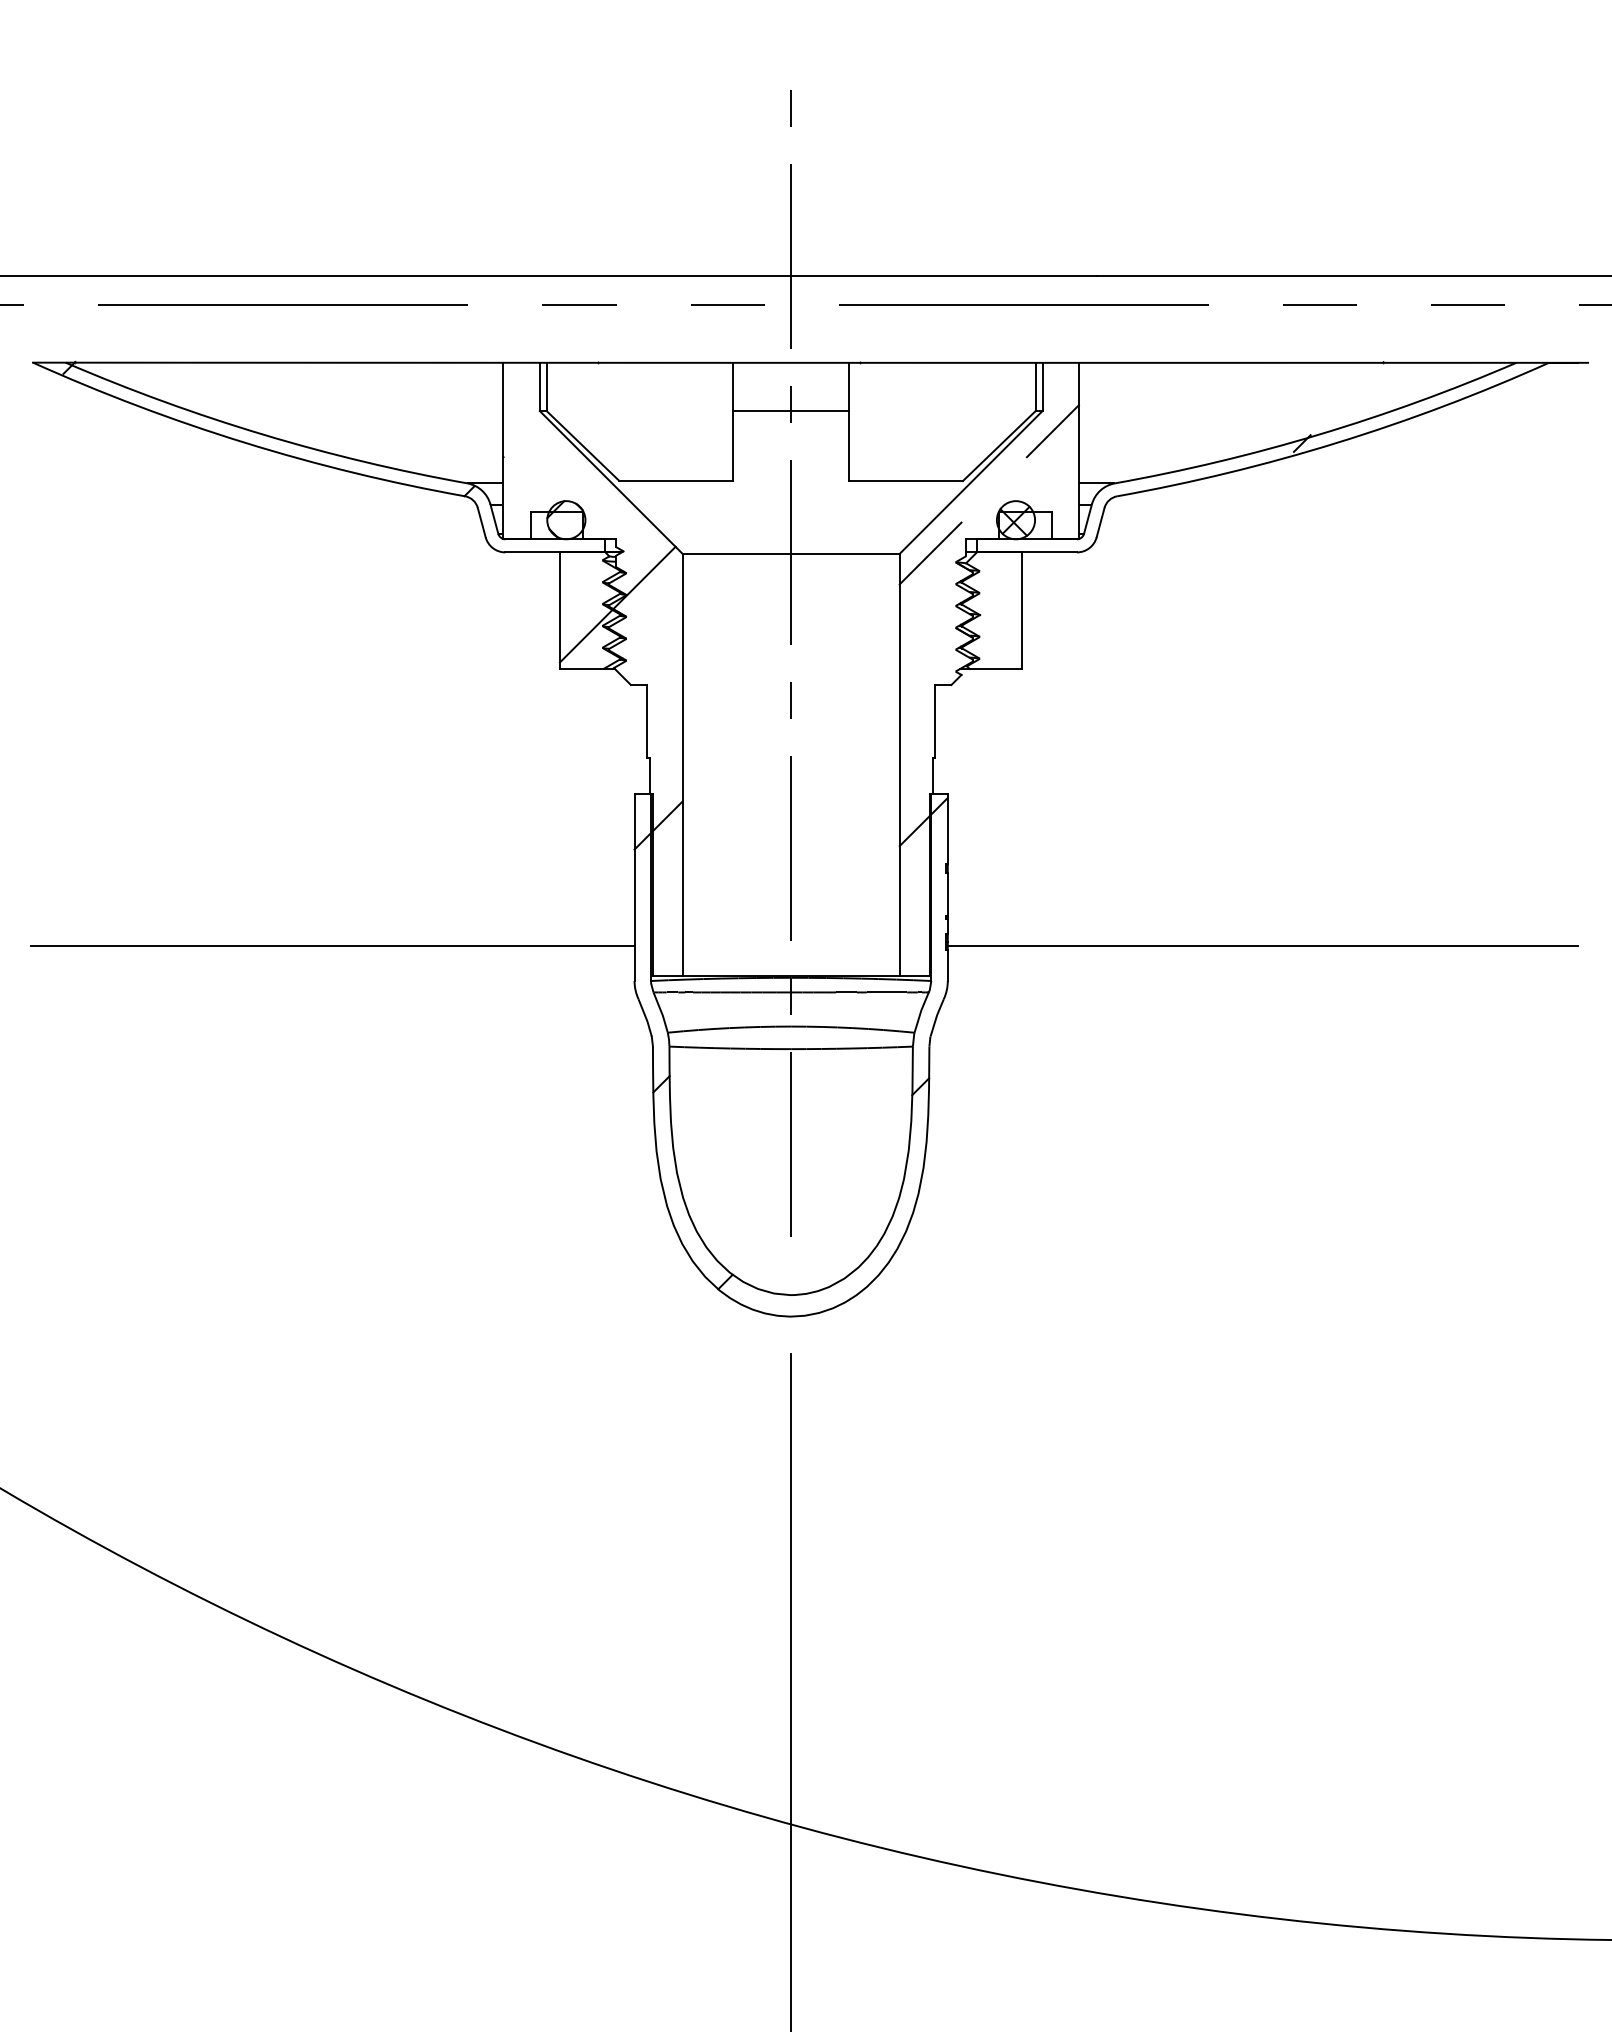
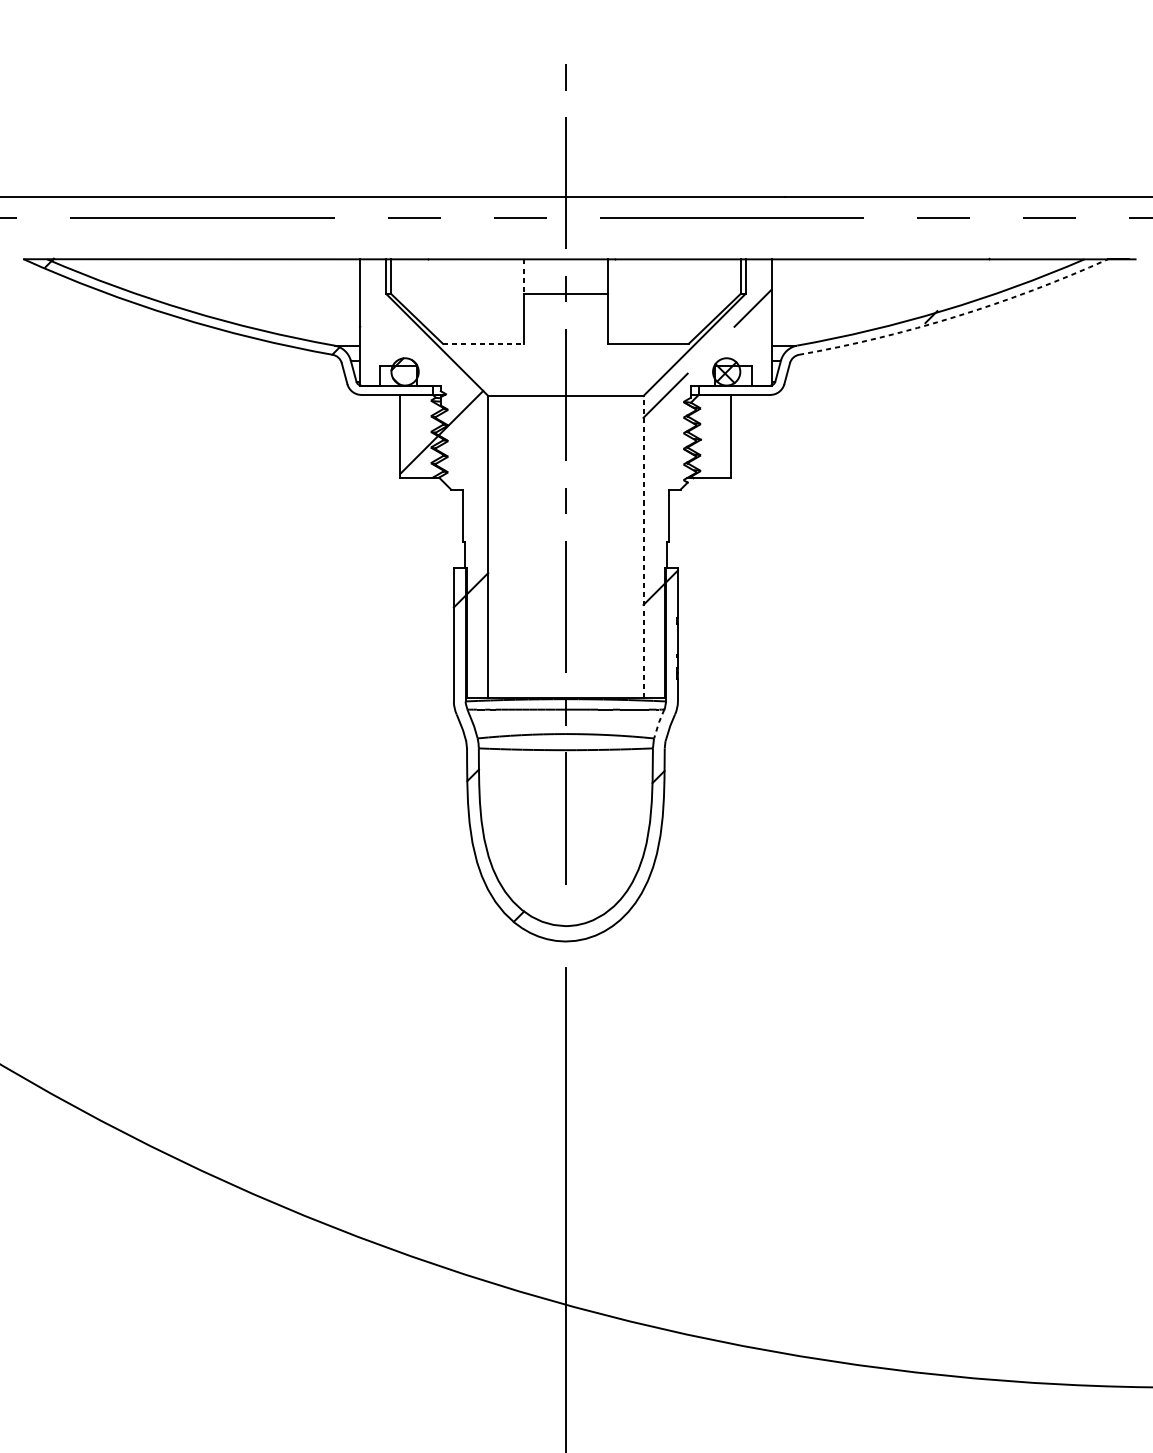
line: (732, 387) -> (523, 276), solid -> dashed
arc: (1337, 442) -> (956, 316), solid -> dashed
line: (676, 481) -> (483, 344), solid -> dashed
line: (899, 764) -> (643, 546), solid -> dashed
line: (332, 945) -> (237, 676), removed
line: (1262, 945) -> (902, 676), removed
line: (920, 1012) -> (658, 723), solid -> dashed

